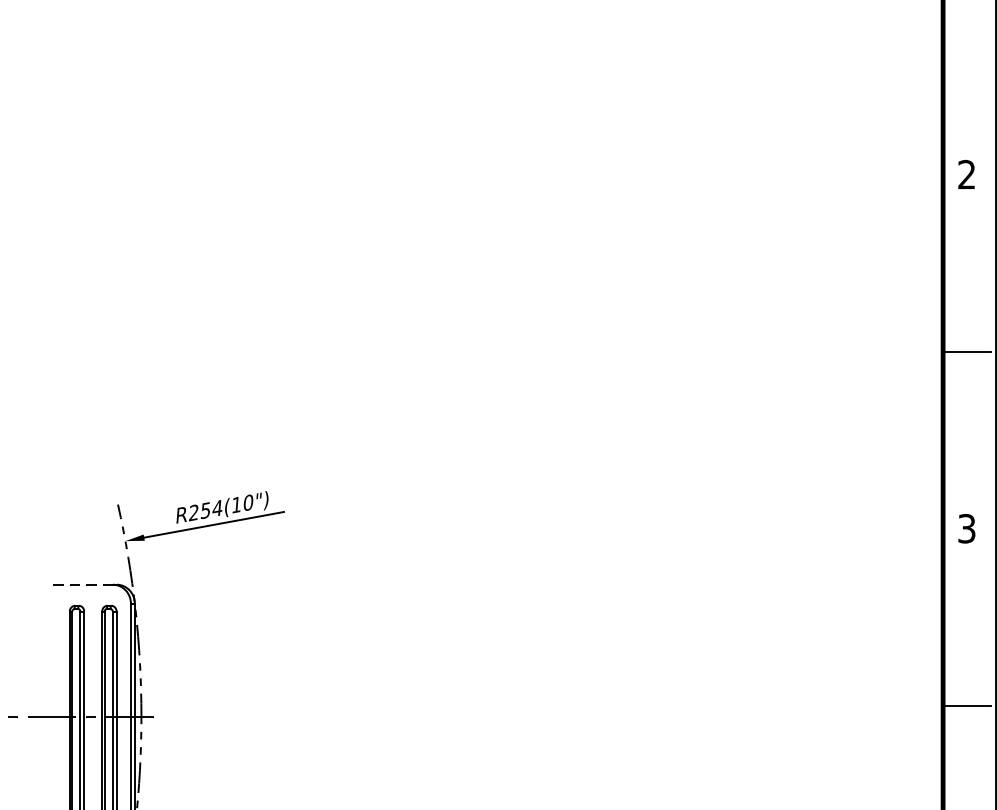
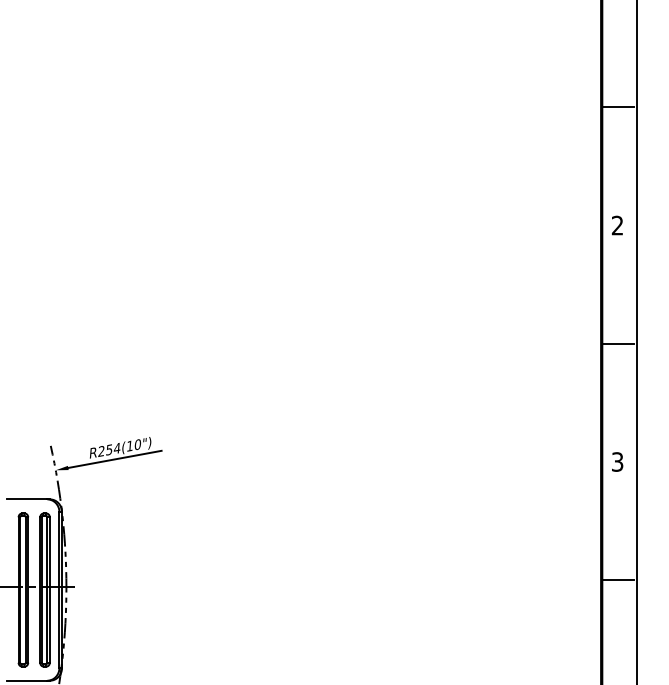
line: (81, 584) -> (26, 499), dashed -> solid

